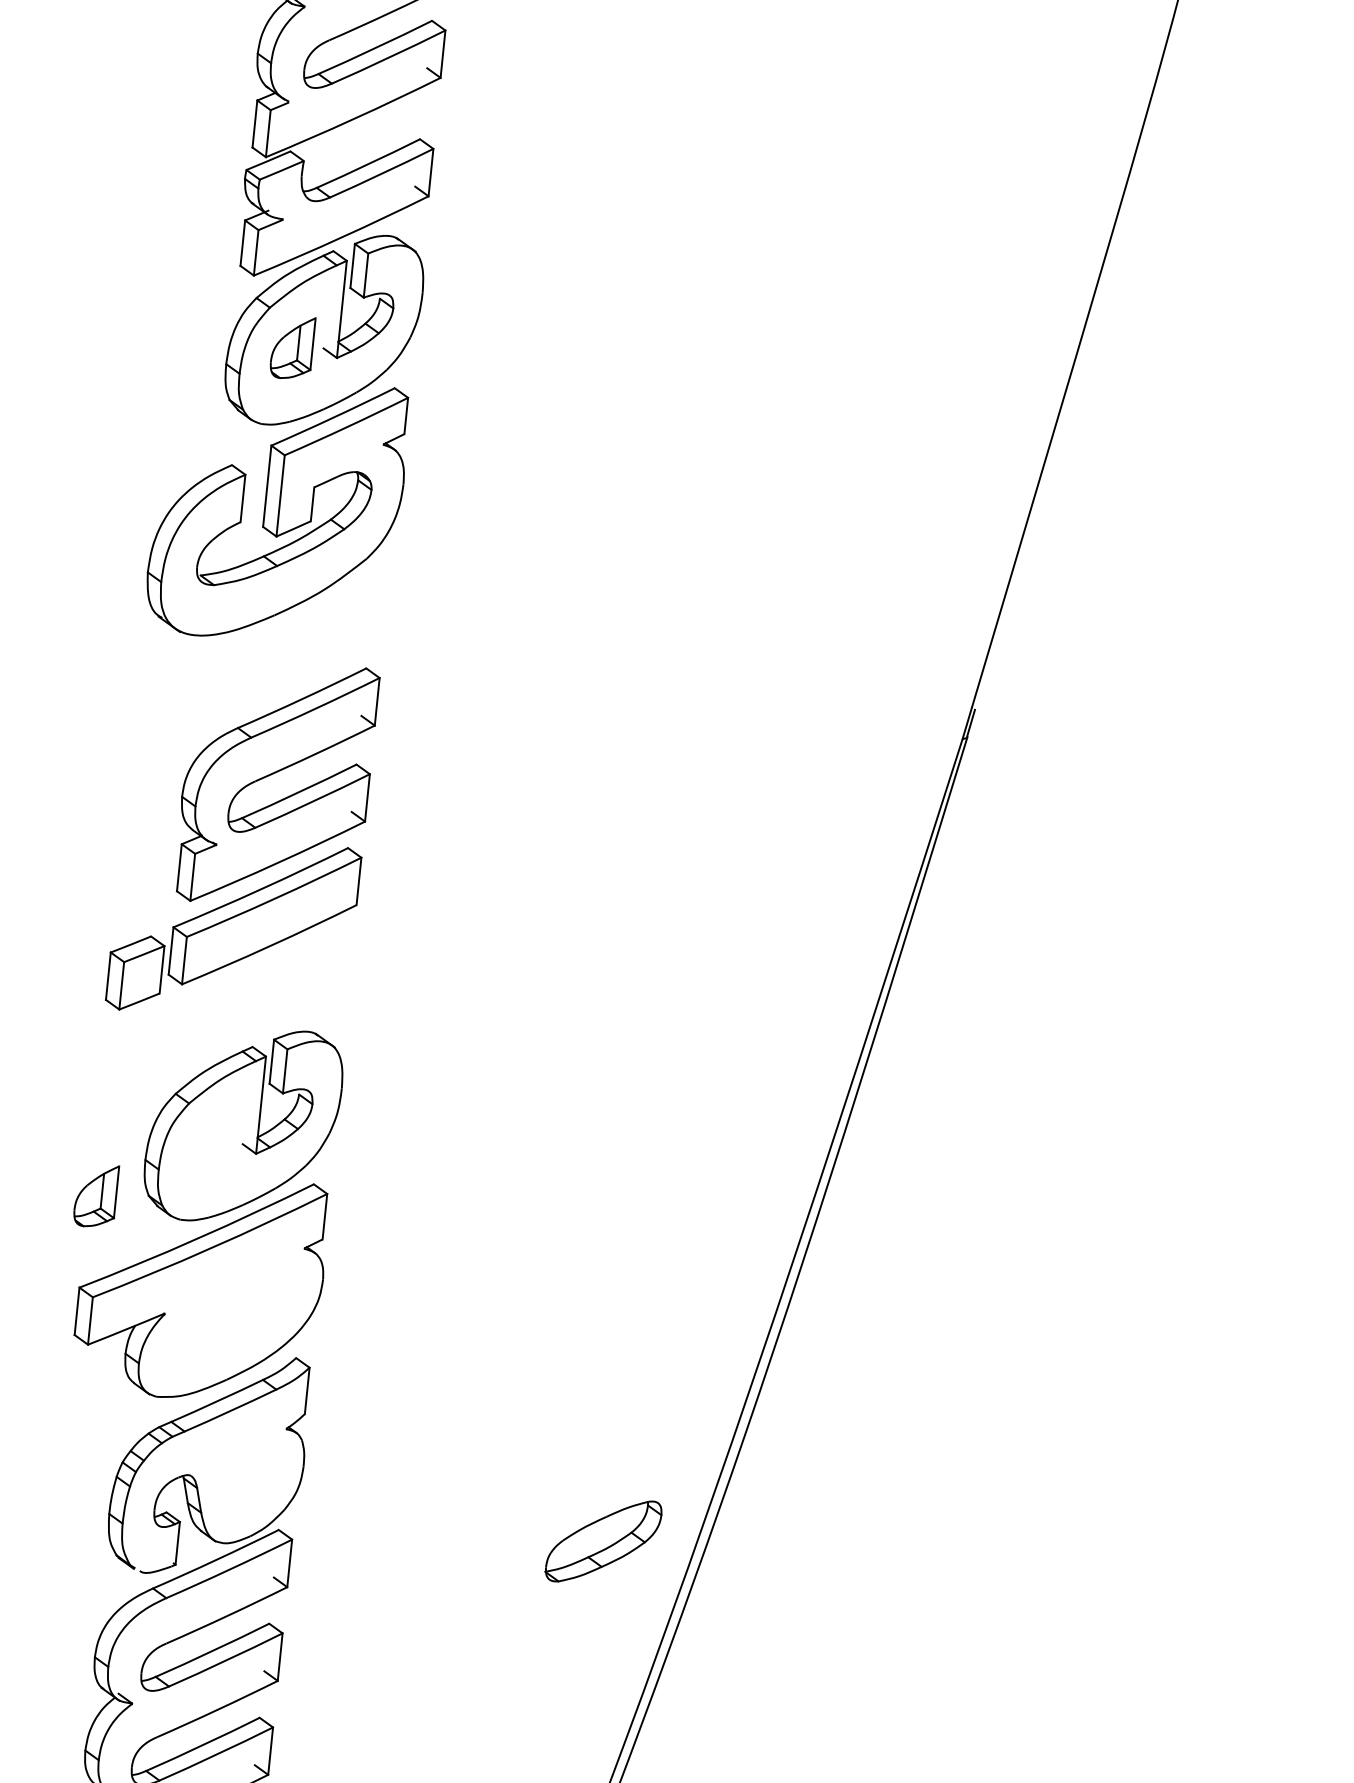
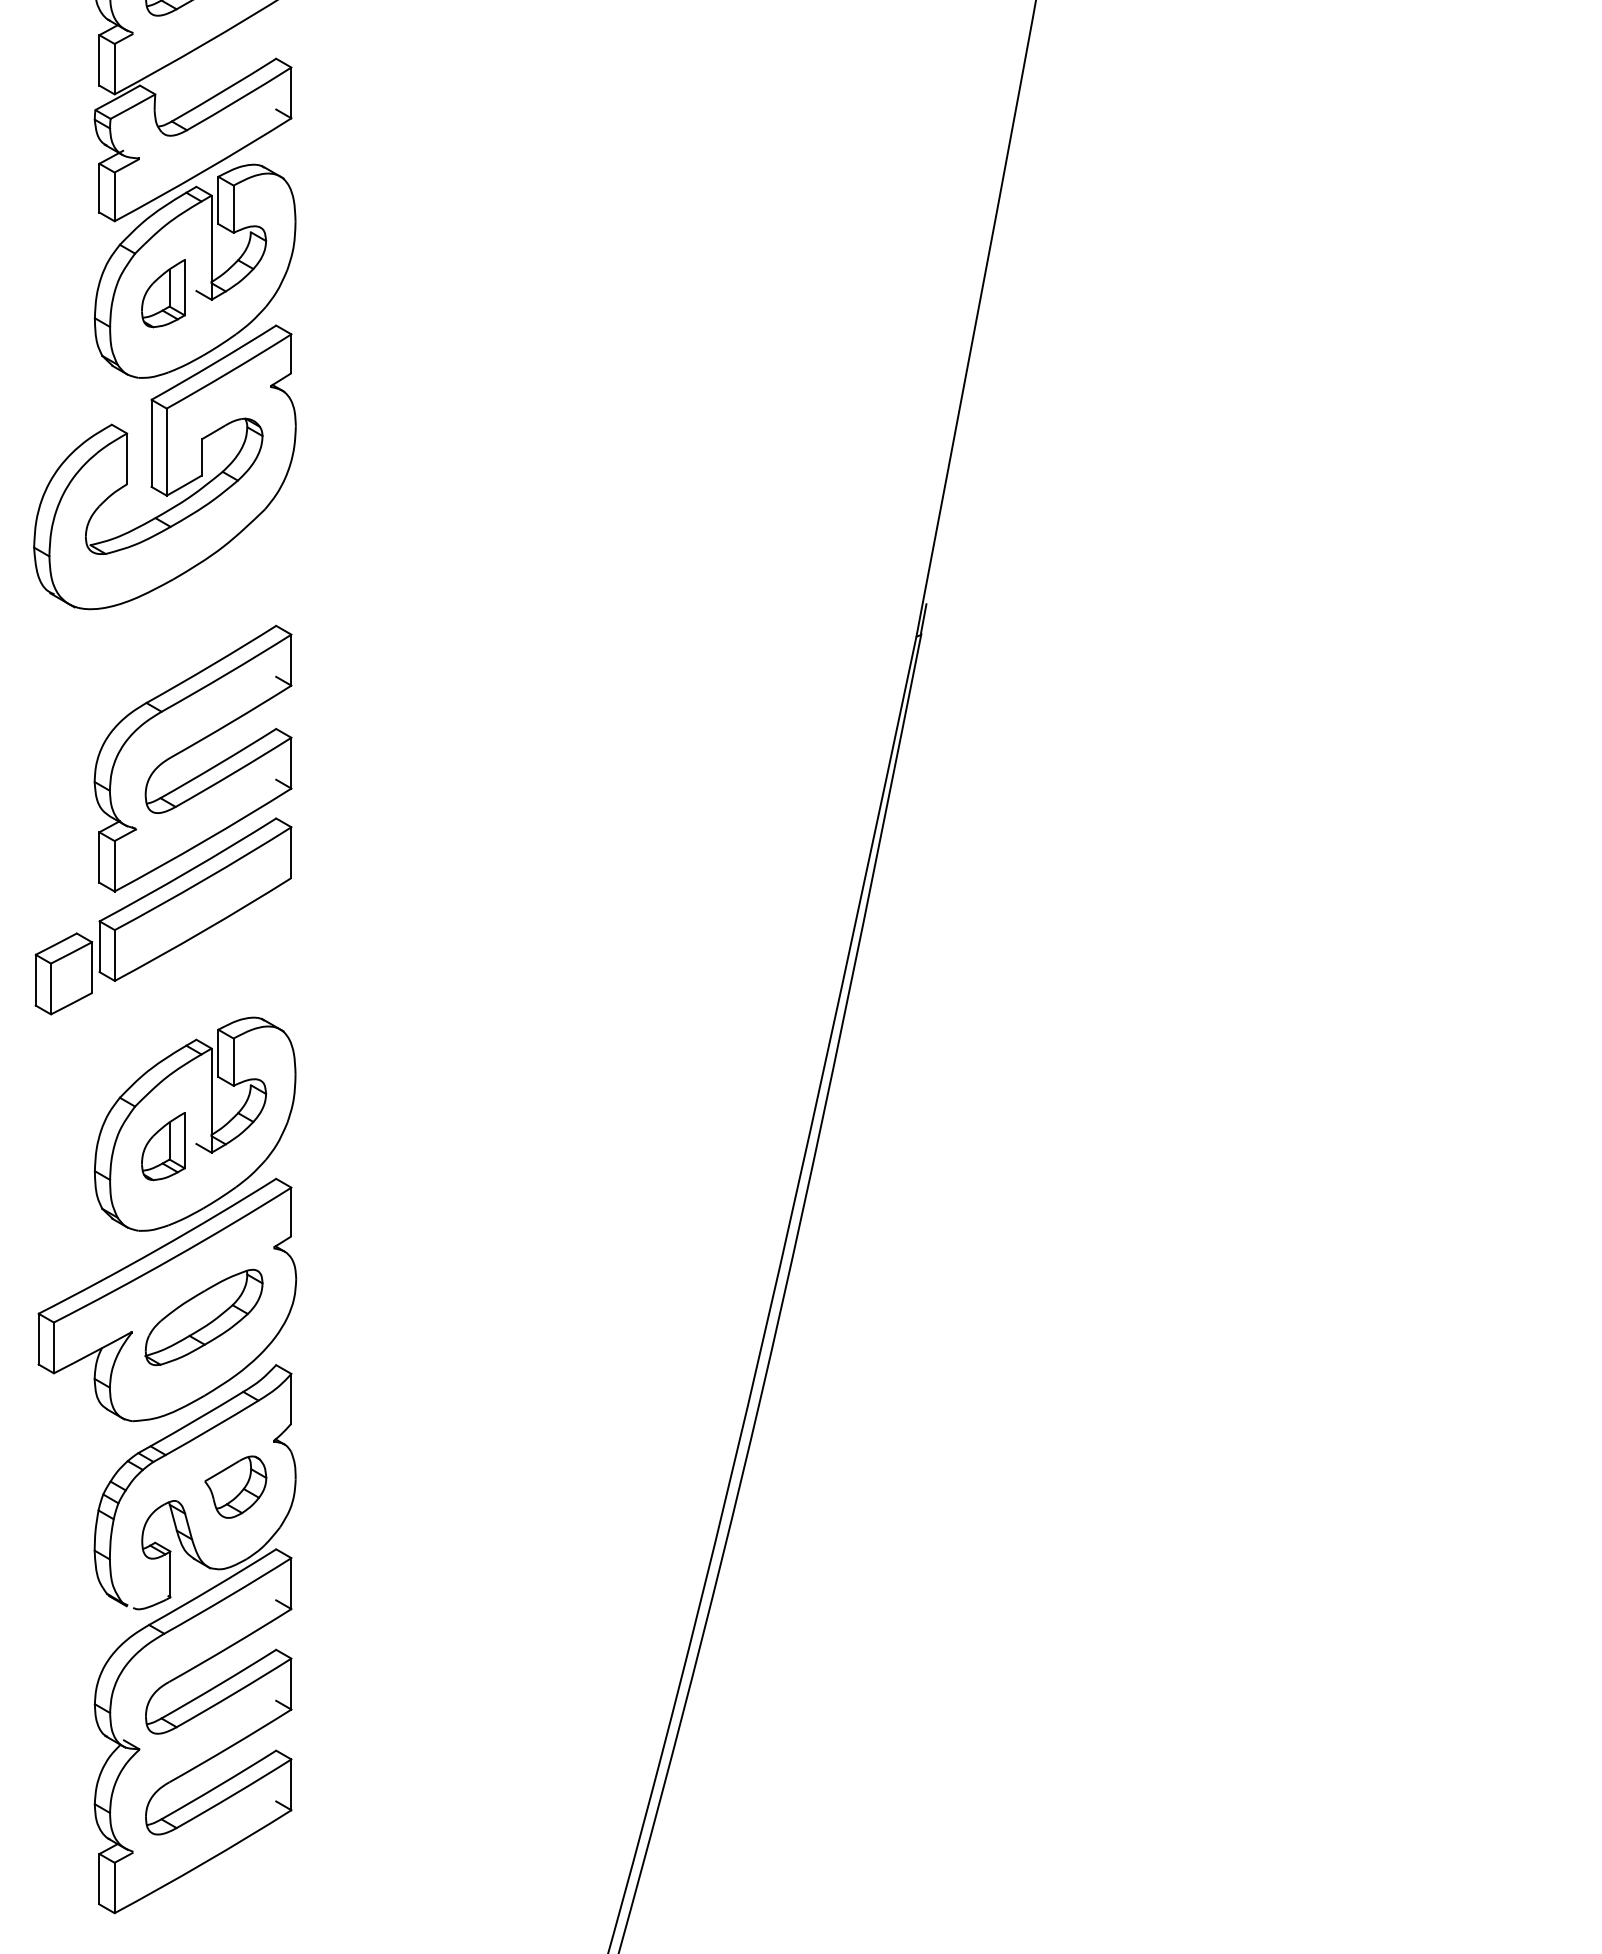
part: (96, 1195) -> (163, 1146), moved
part: (246, 1467) -> (235, 1486), added
part: (603, 1541) -> (203, 1317), moved

